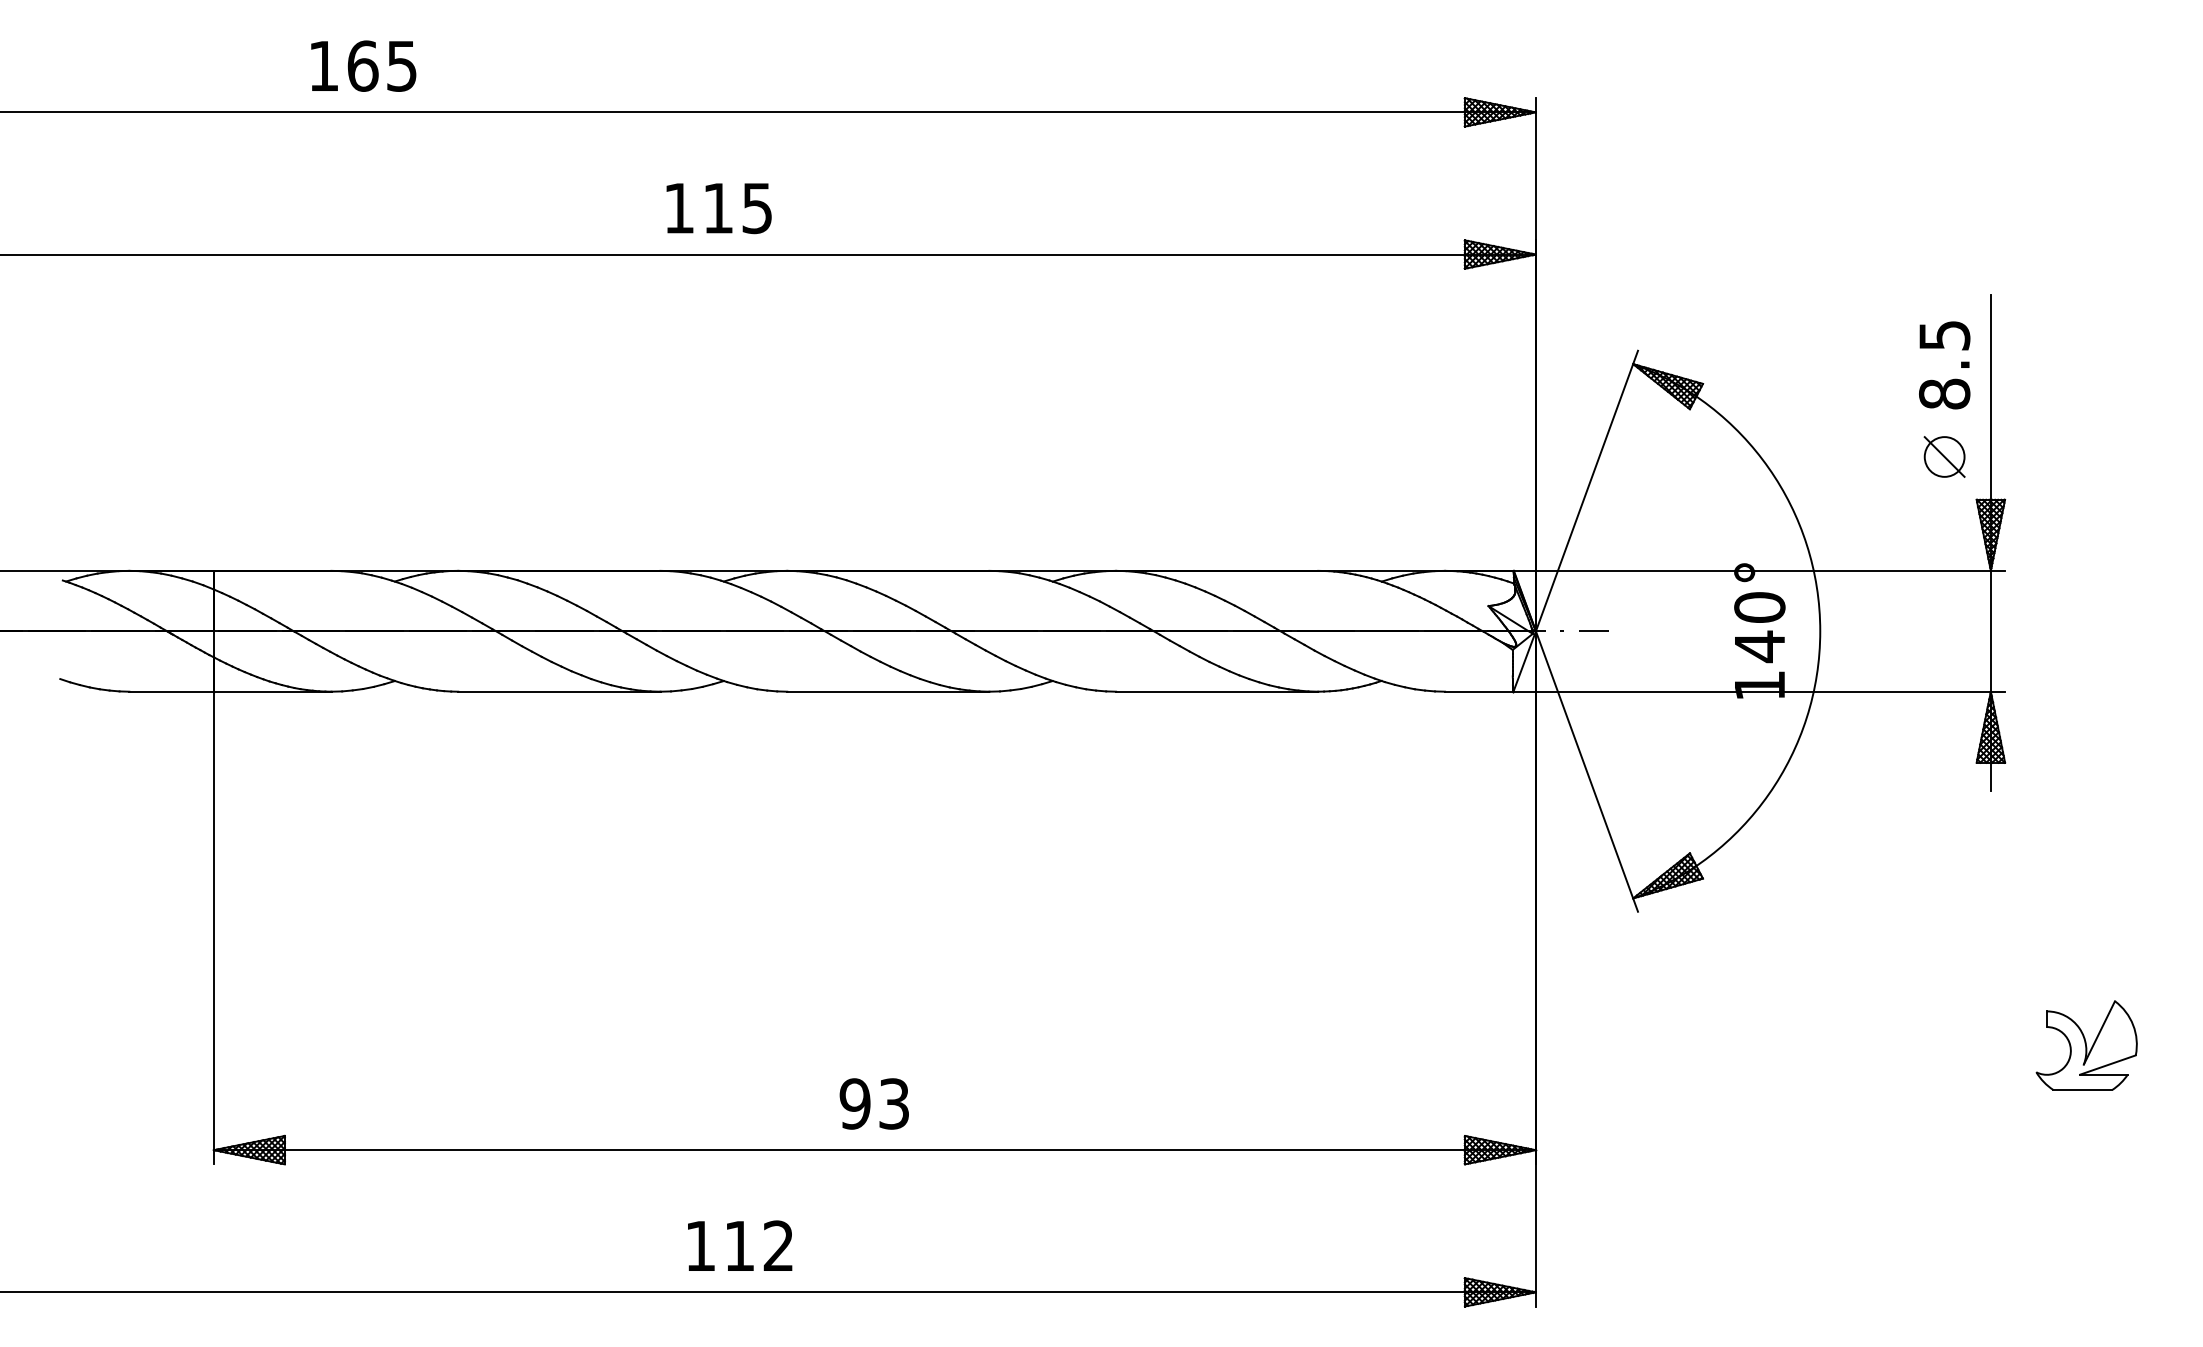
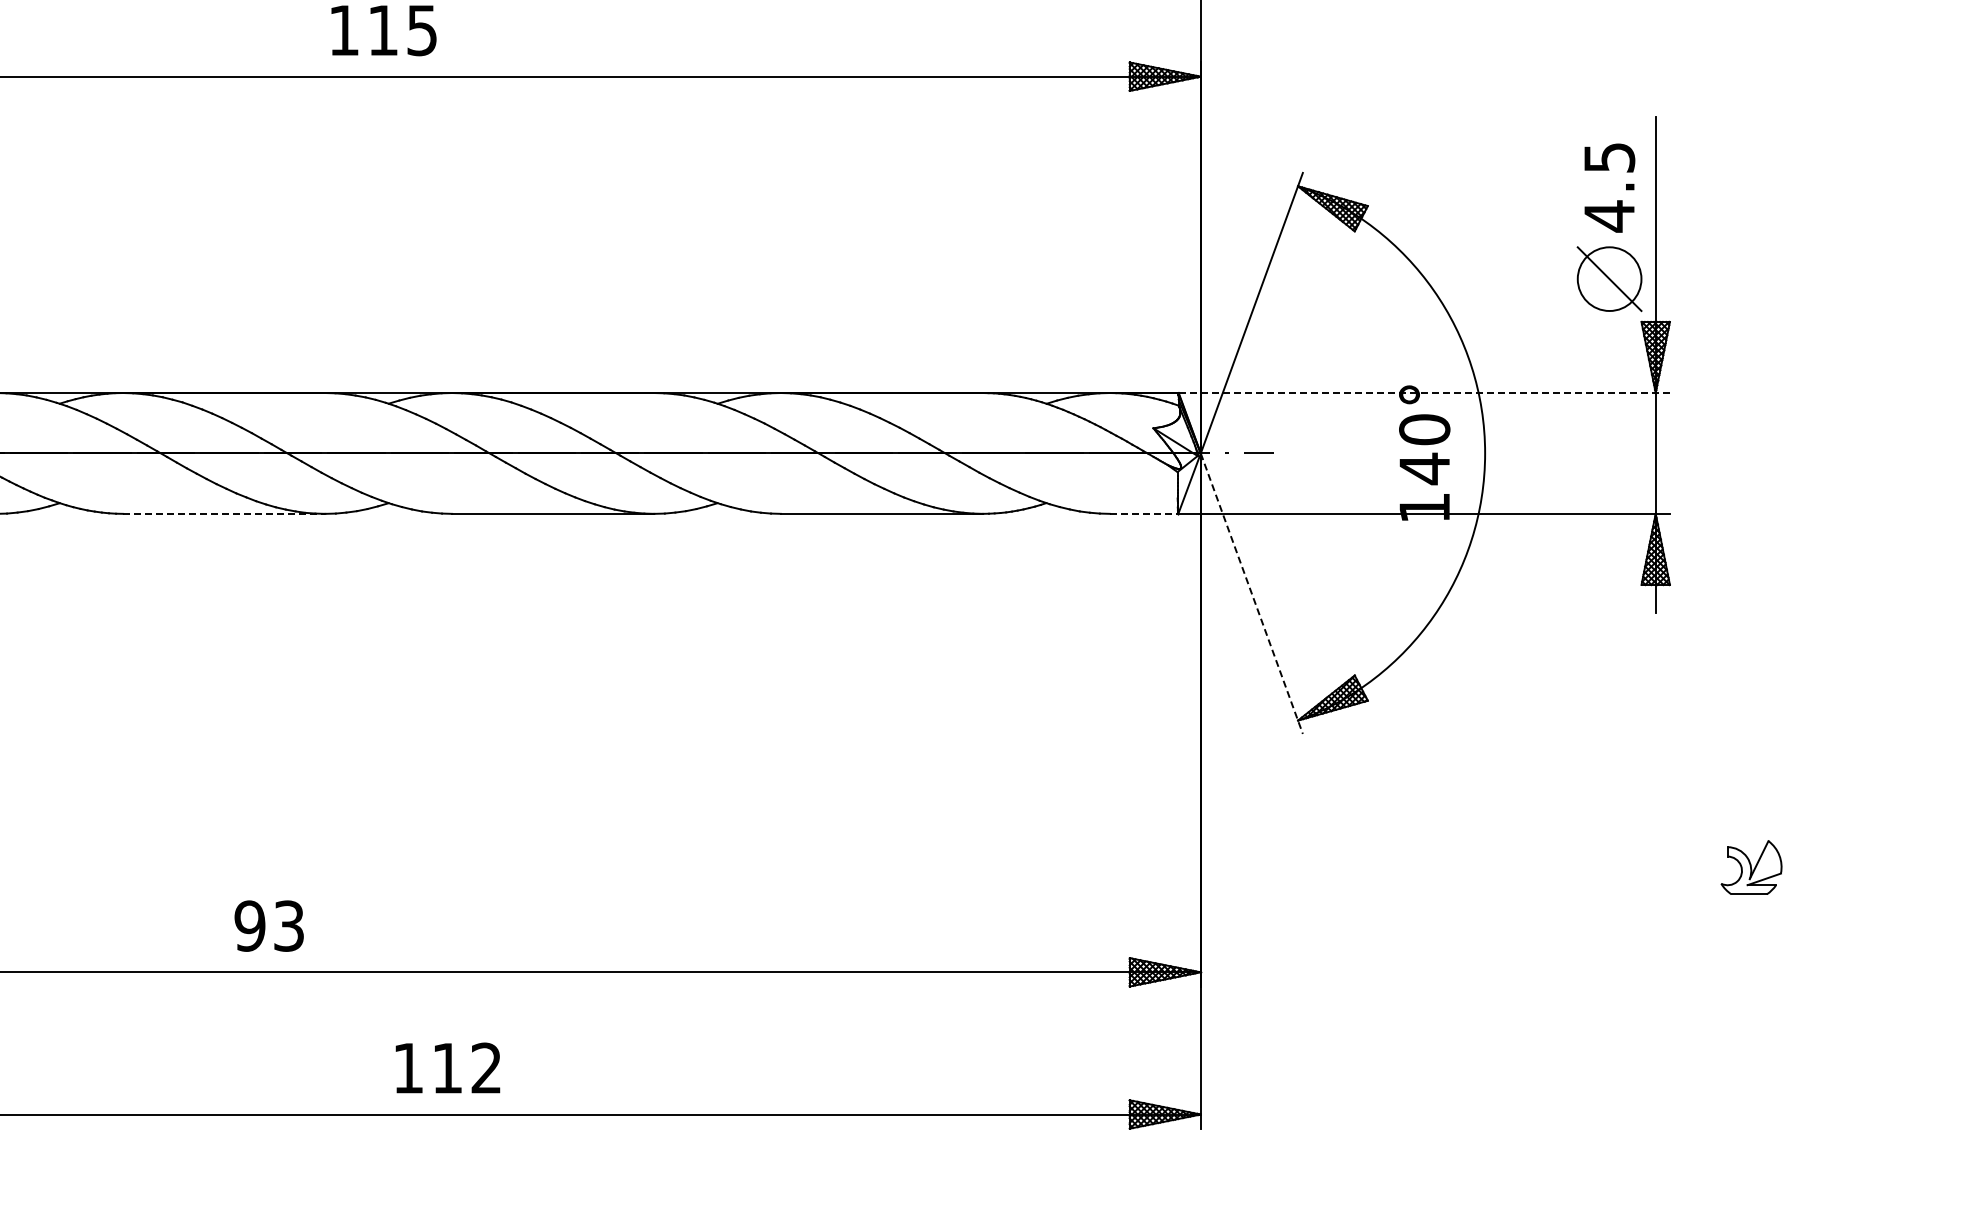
text: (1944, 394) -> (1609, 216), 8.5 -> 4.5
part: (1944, 456) -> (1609, 278), size x1.6
line: (1759, 570) -> (1424, 392), solid -> dashed
line: (559, 691) -> (224, 513), solid -> dashed
line: (1479, 691) -> (1144, 513), solid -> dashed
line: (1587, 772) -> (1252, 594), solid -> dashed
part: (2086, 1045) -> (1751, 867), size x0.6
text: (873, 1103) -> (268, 925), moved
text: (740, 1245) -> (448, 1067), moved

